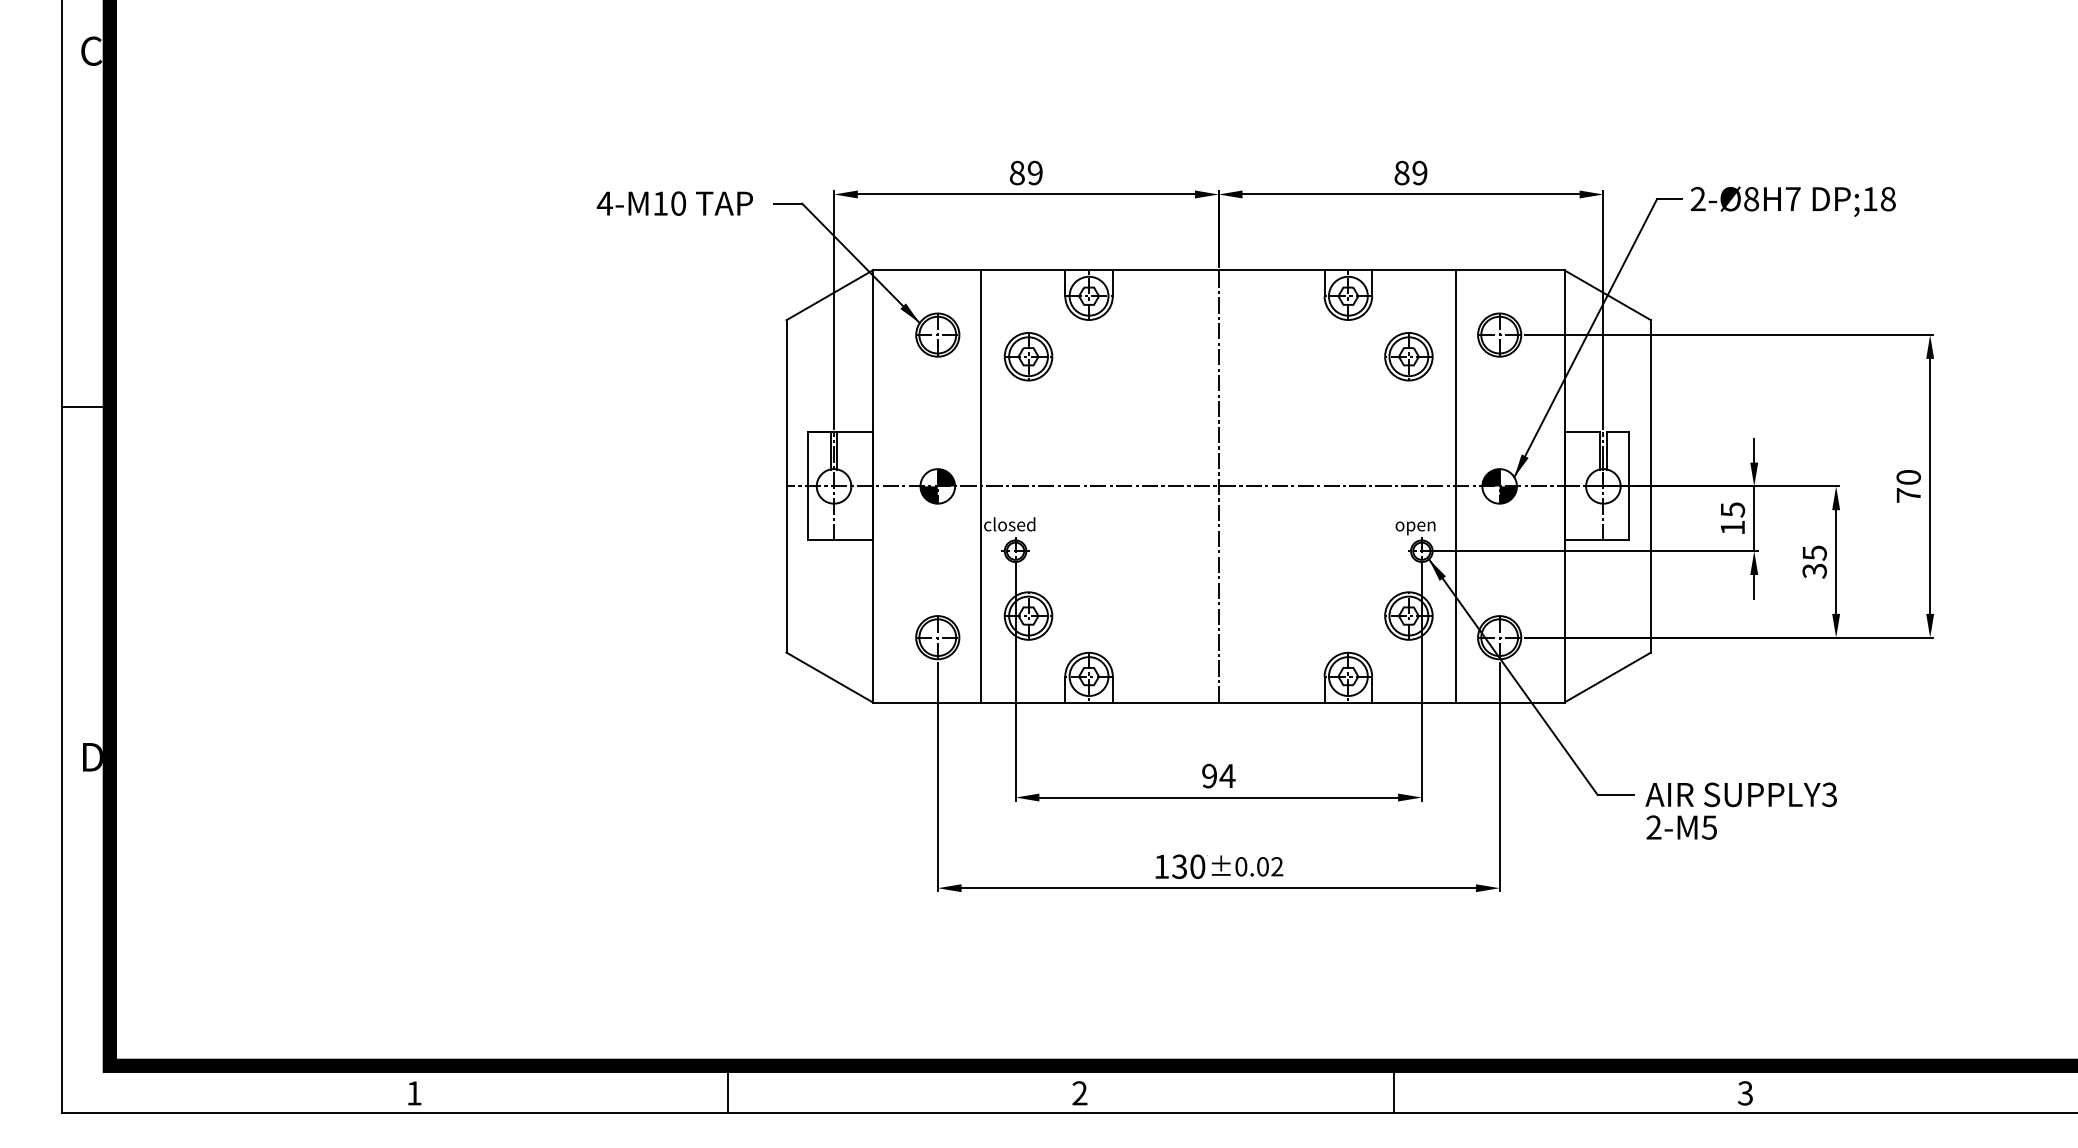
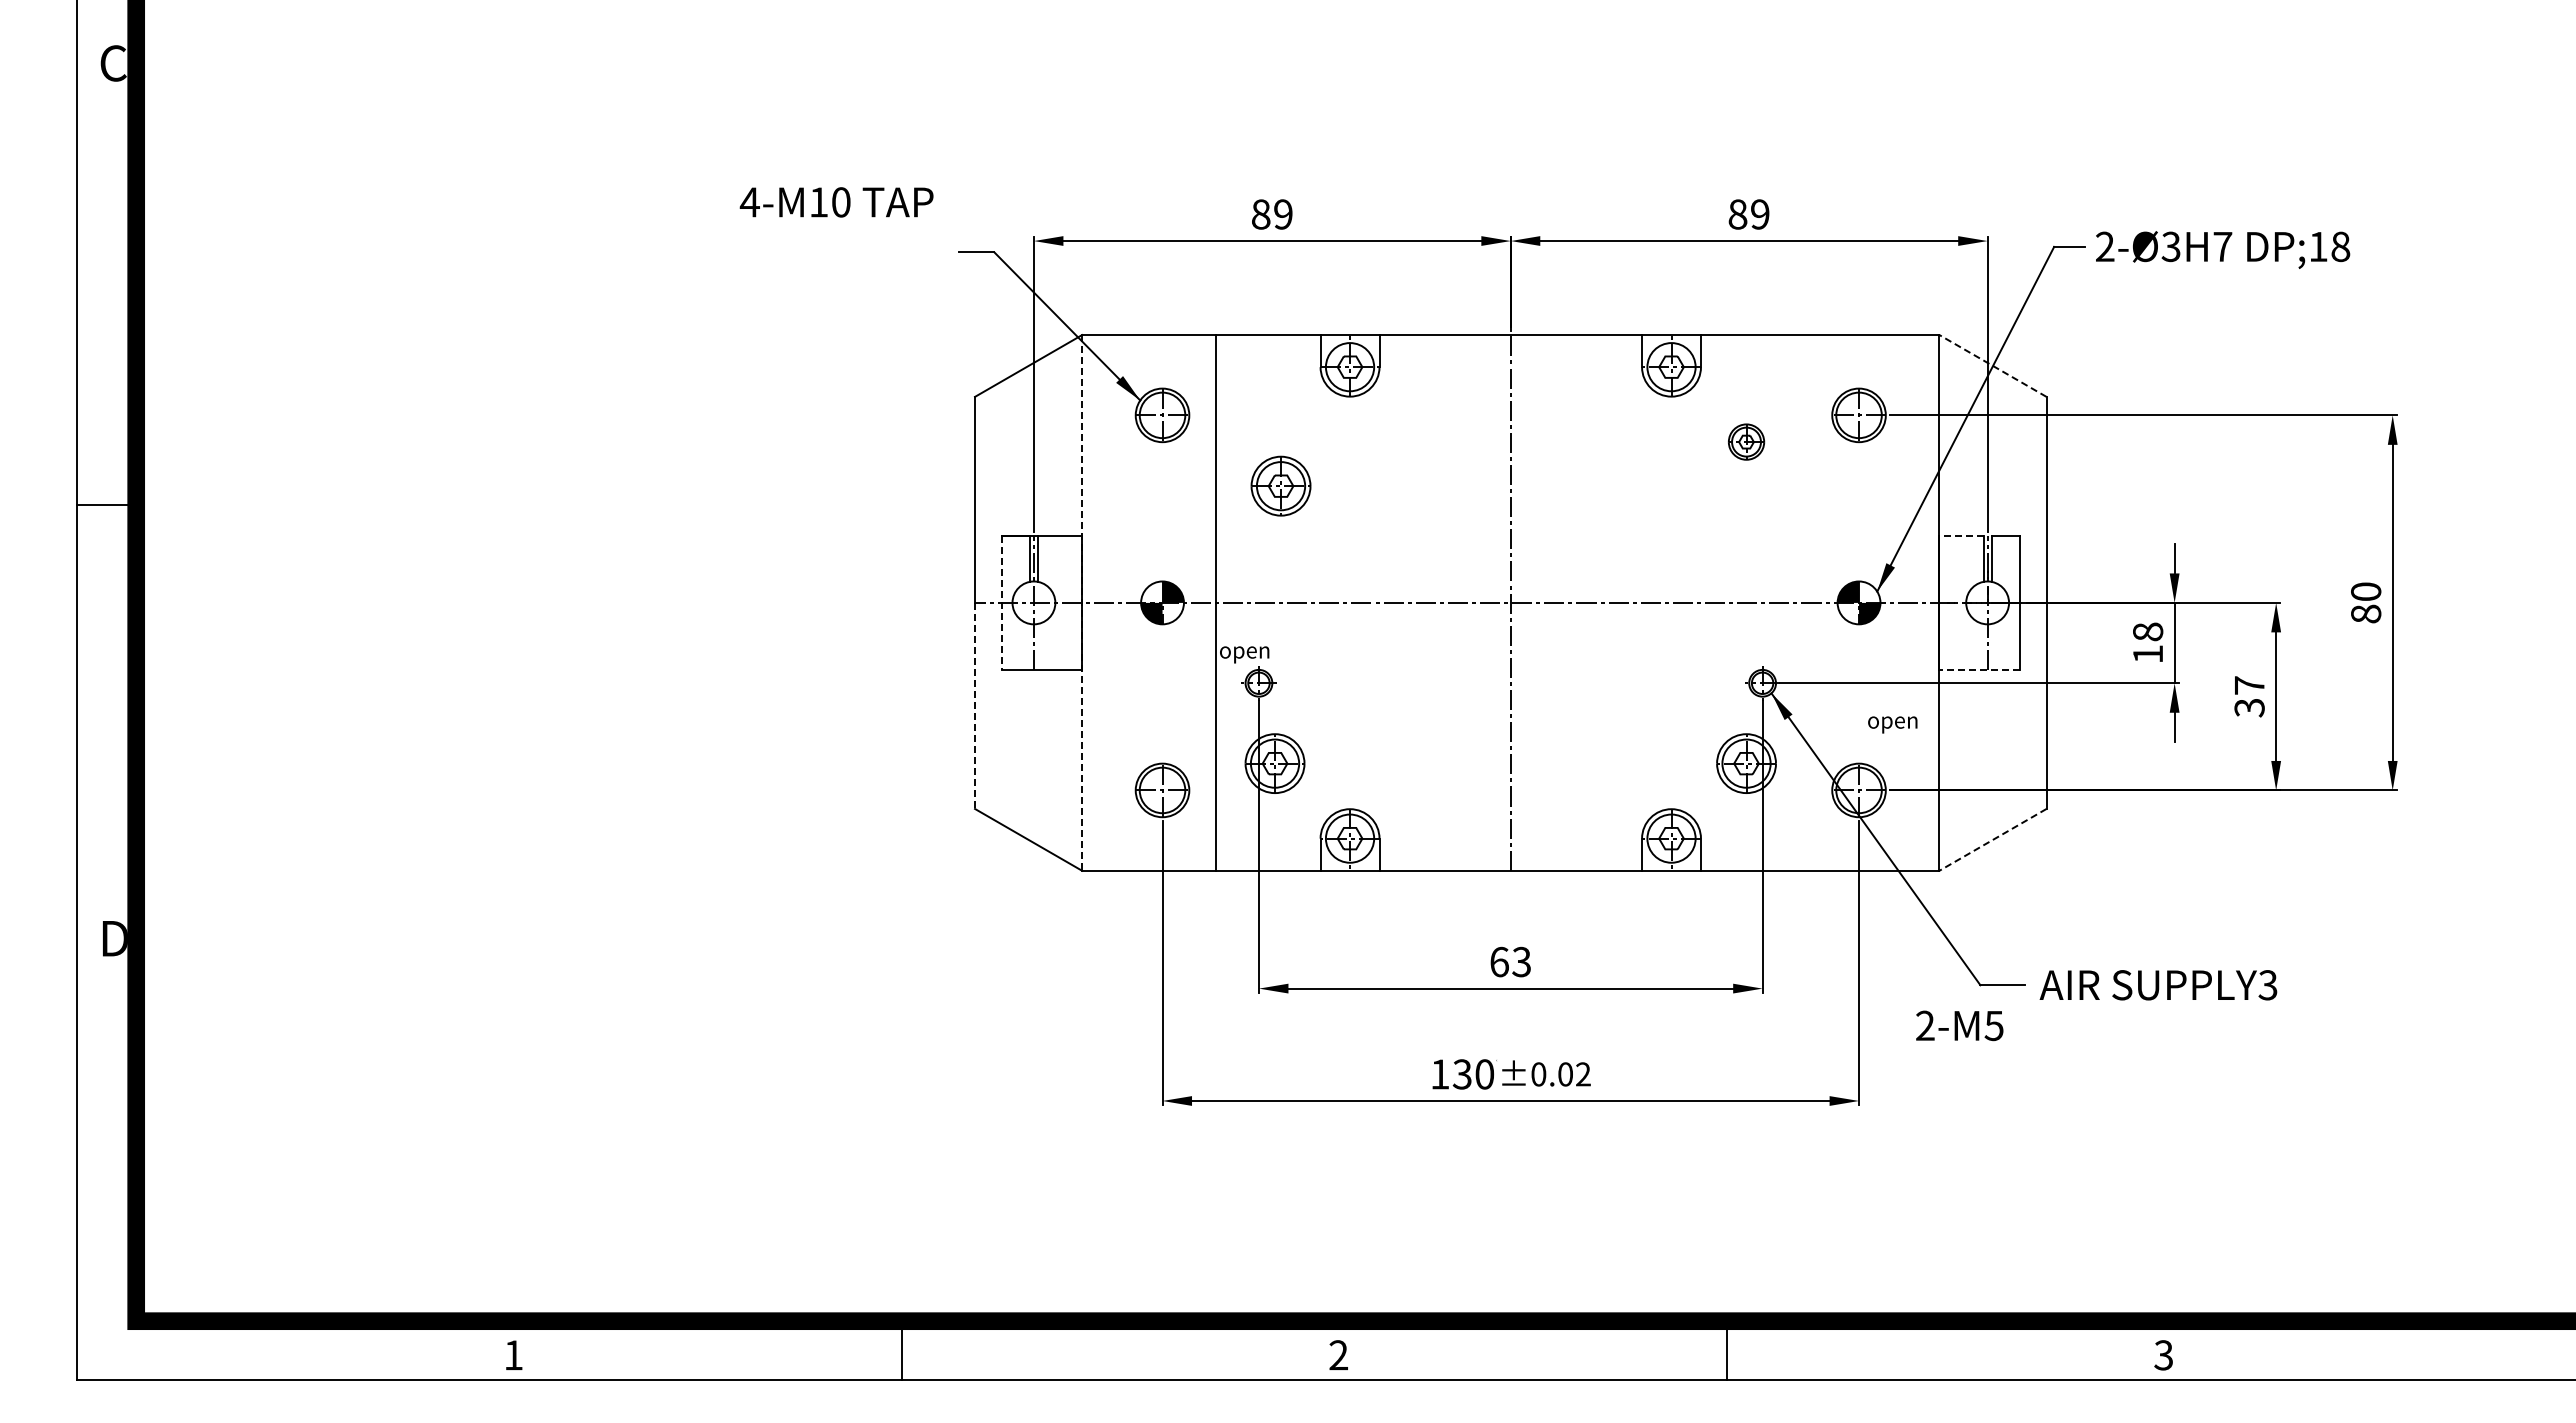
text: (1750, 198) -> (2170, 246), 2-Ø8H7 -> 2-Ø3H7
text: (674, 203) -> (836, 202), moved
line: (1607, 294) -> (1992, 365), solid -> dashed
part: (1028, 356) -> (1280, 485), moved
part: (1408, 356) -> (1746, 441), size x0.6
line: (1582, 432) -> (1961, 535), solid -> dashed
line: (807, 486) -> (1001, 602), solid -> dashed
line: (873, 486) -> (1082, 602), solid -> dashed
line: (1456, 486) -> (1805, 602), removed
text: (1909, 494) -> (2366, 613), 70 -> 80
text: (1733, 509) -> (2148, 631), 15 -> 18
text: (1011, 526) -> (1254, 652), closed -> open
text: (1415, 528) -> (1892, 724), moved
line: (1596, 540) -> (1979, 669), solid -> dashed
text: (1814, 553) -> (2249, 685), 35 -> 37
line: (786, 569) -> (975, 706), solid -> dashed
line: (1607, 677) -> (1992, 839), solid -> dashed
text: (1218, 775) -> (1510, 961), 94 -> 63
text: (1681, 827) -> (1959, 1025), moved

